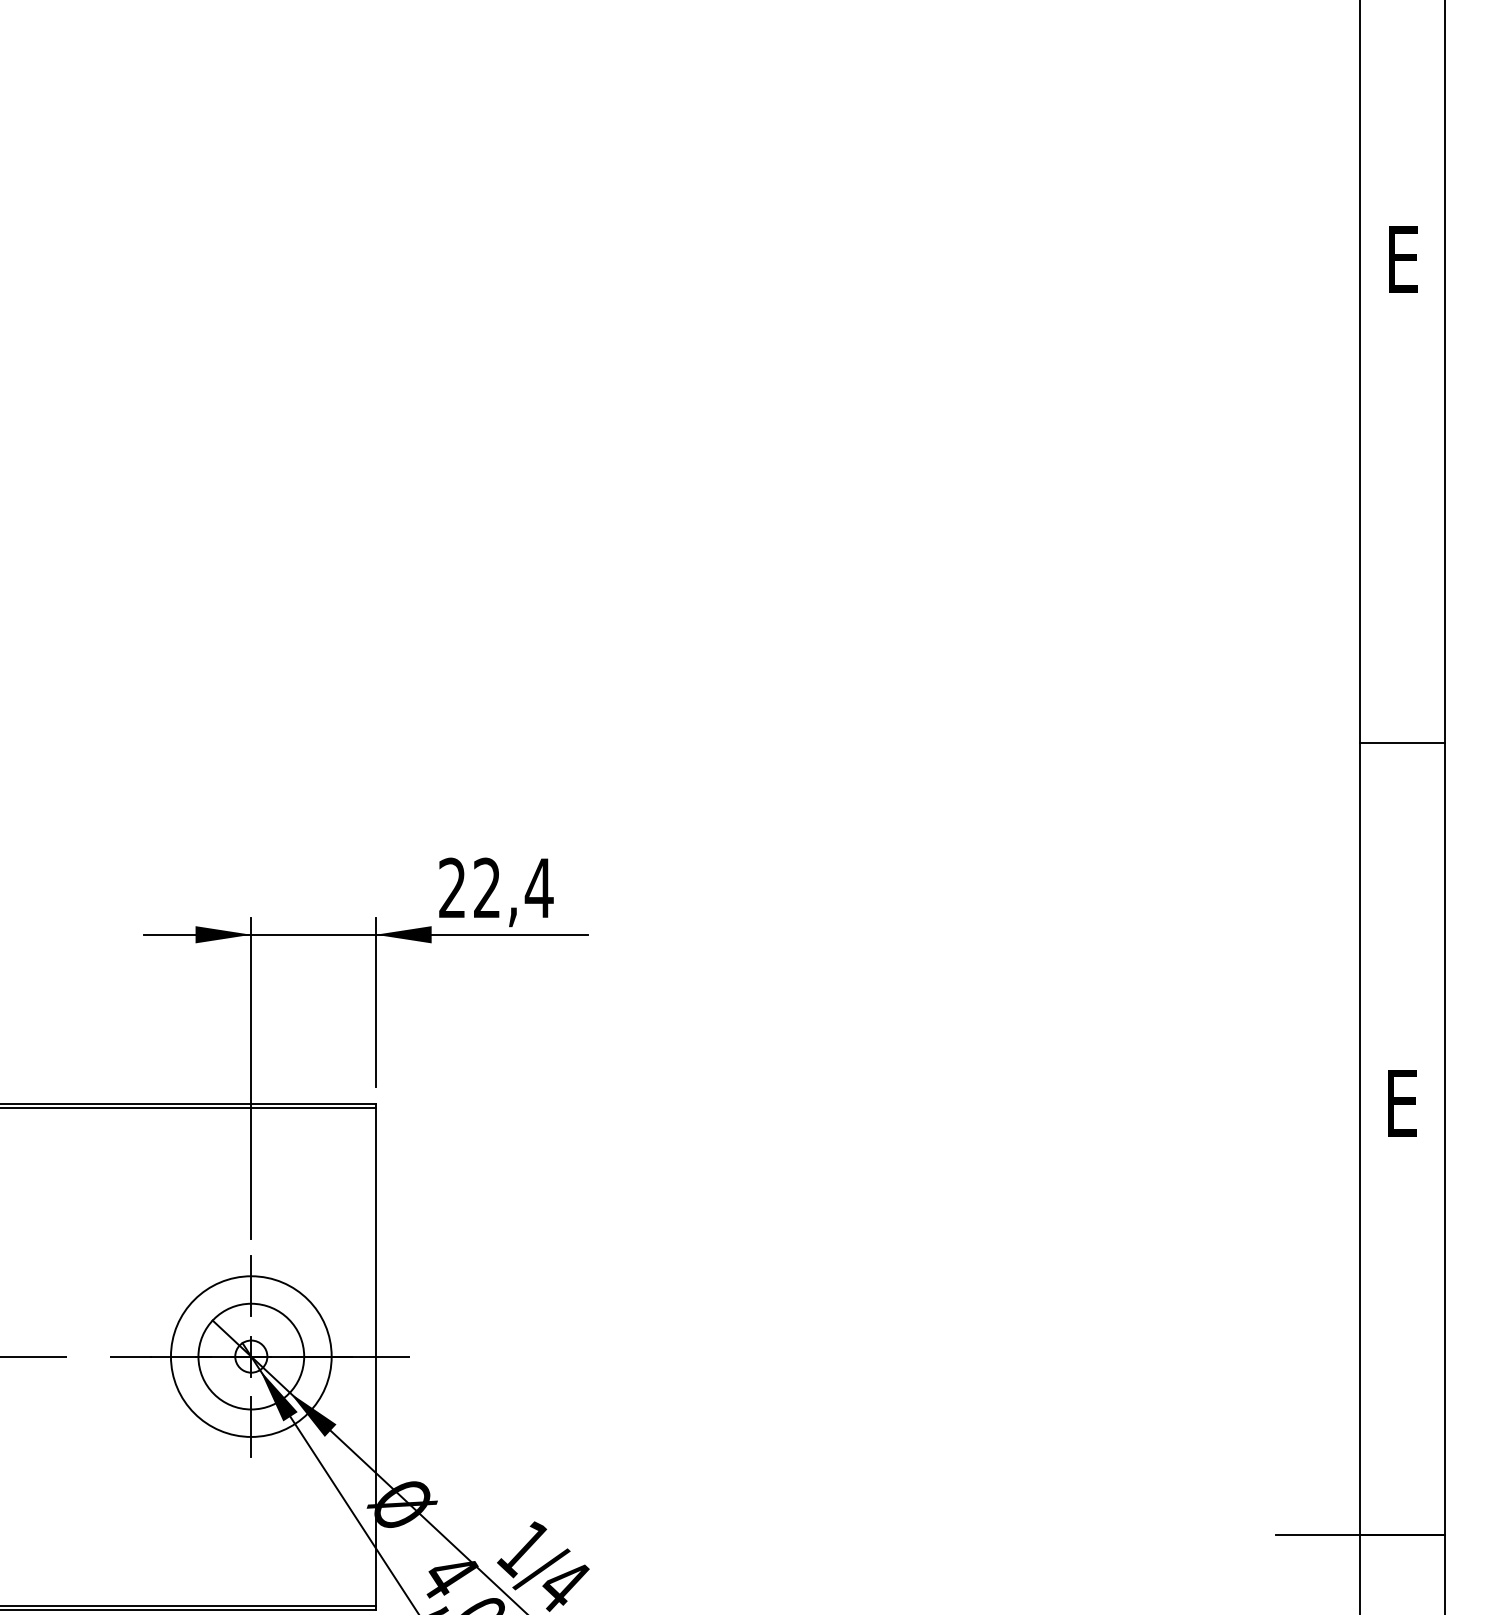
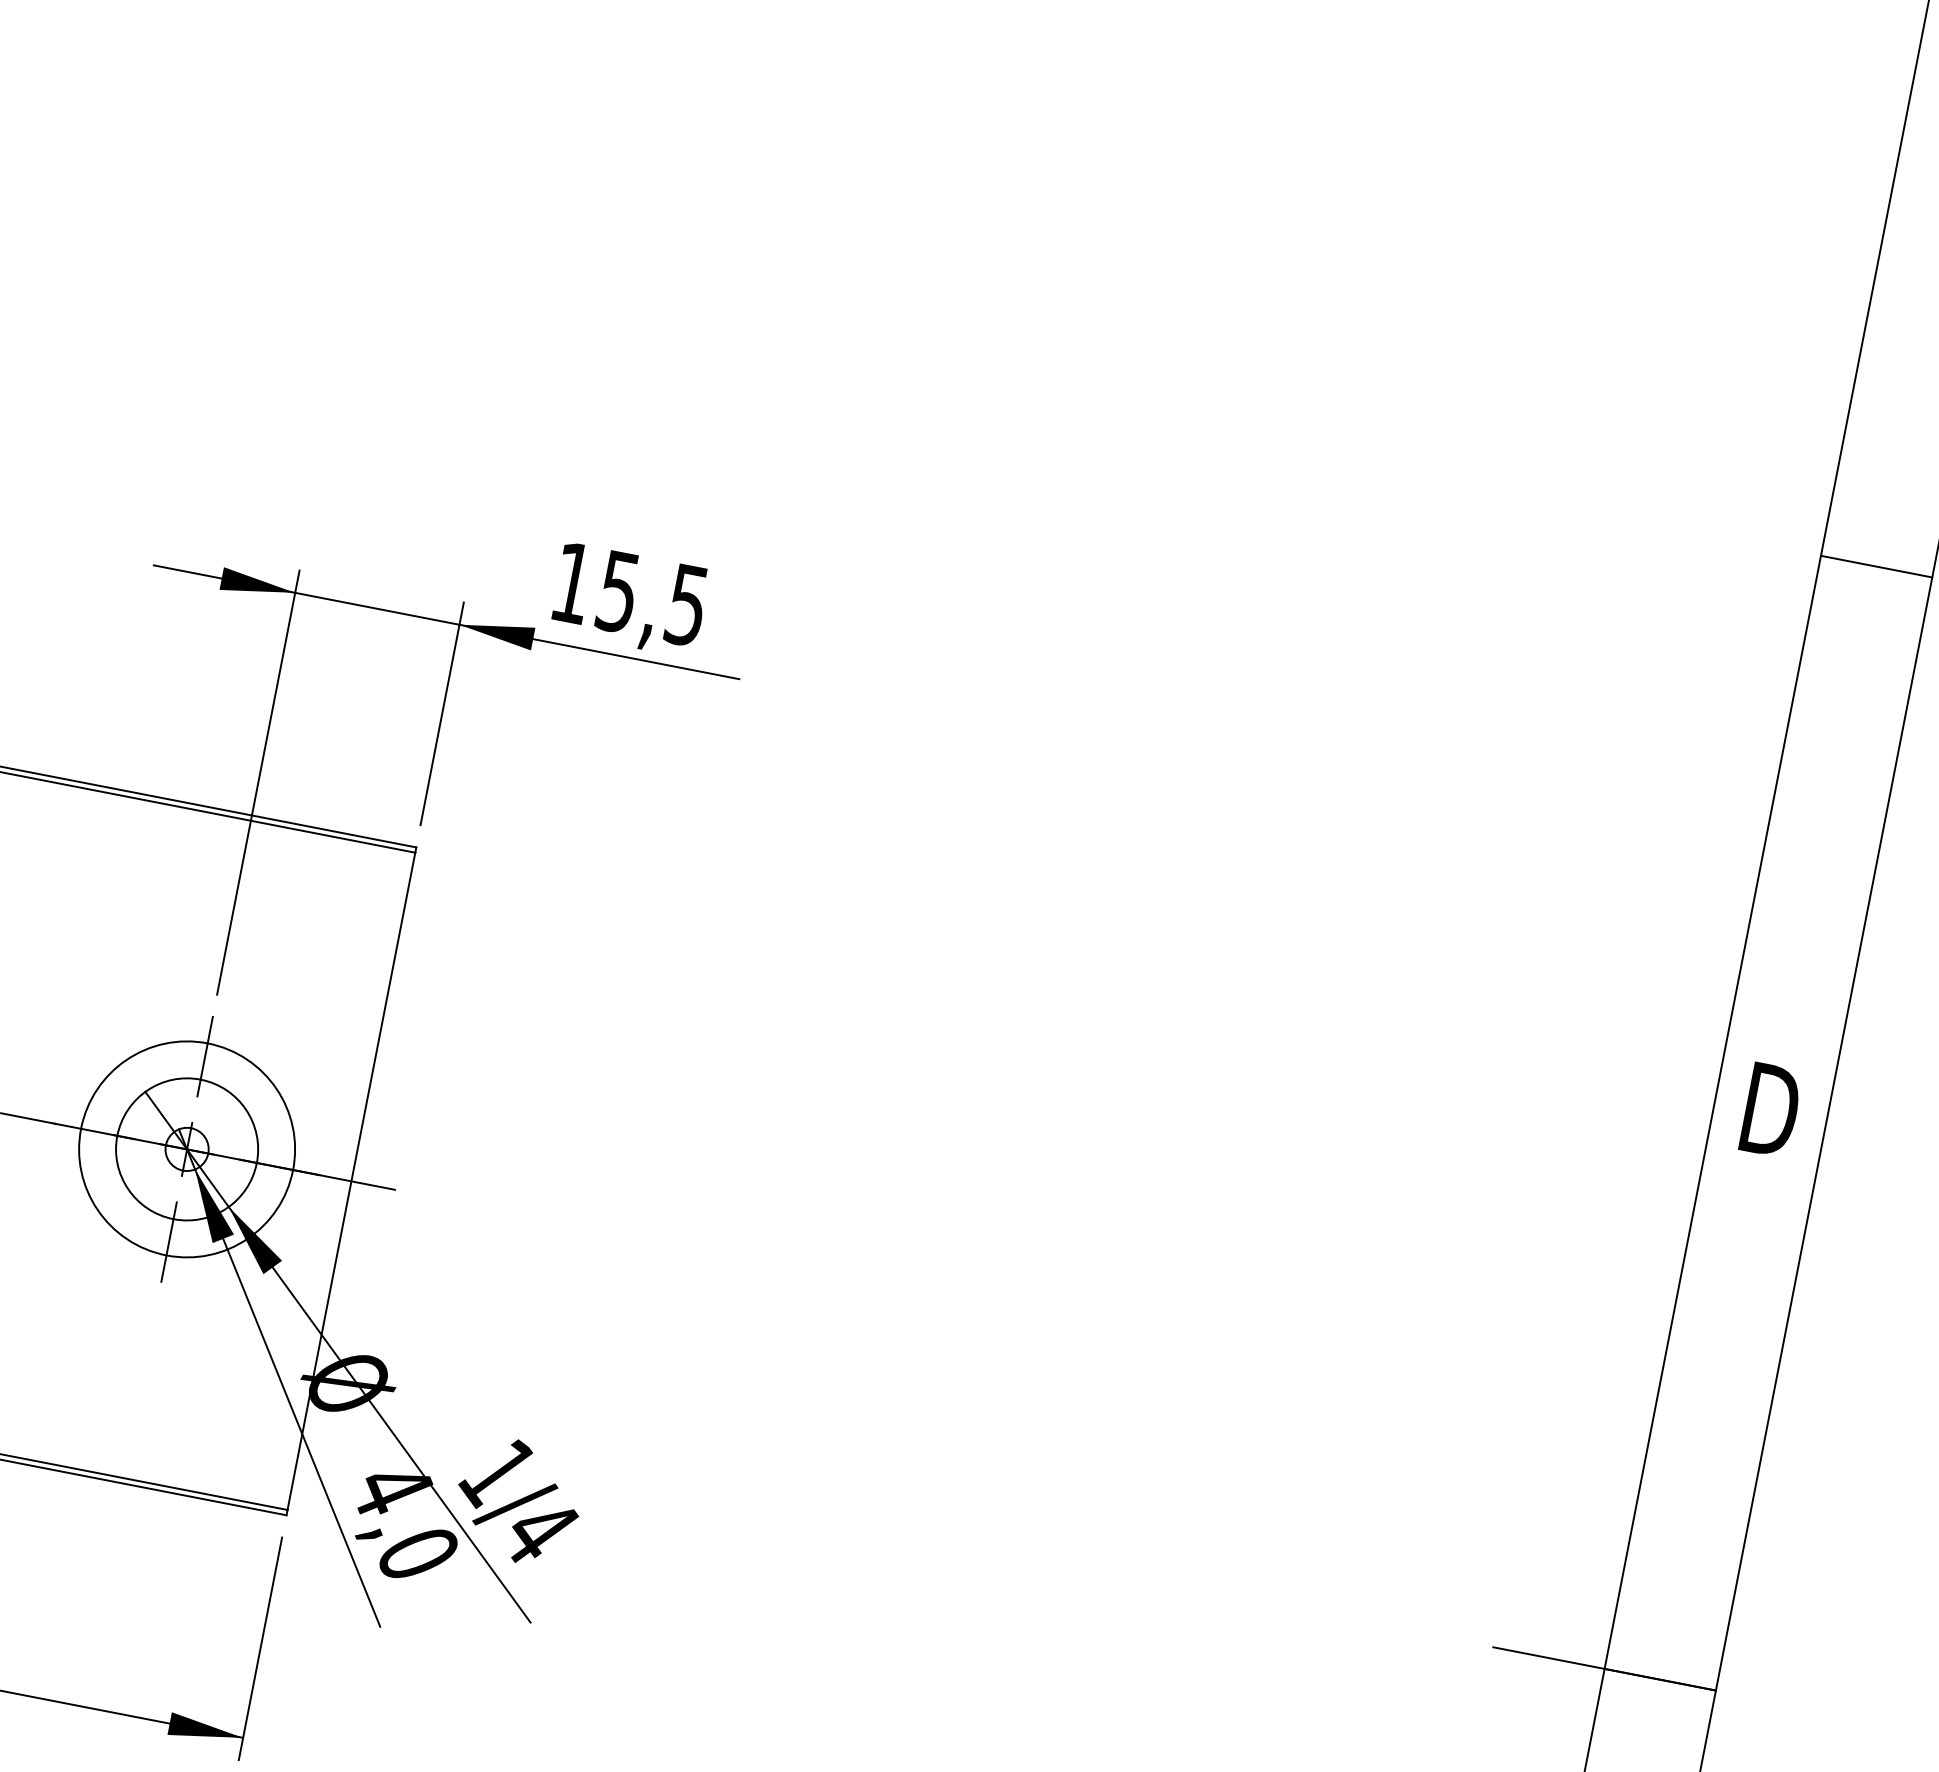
line: (1402, 743) -> (1876, 567), moved
text: (496, 887) -> (630, 593), 22,4 -> 15,5
text: (1402, 1102) -> (1771, 1109), E -> D

